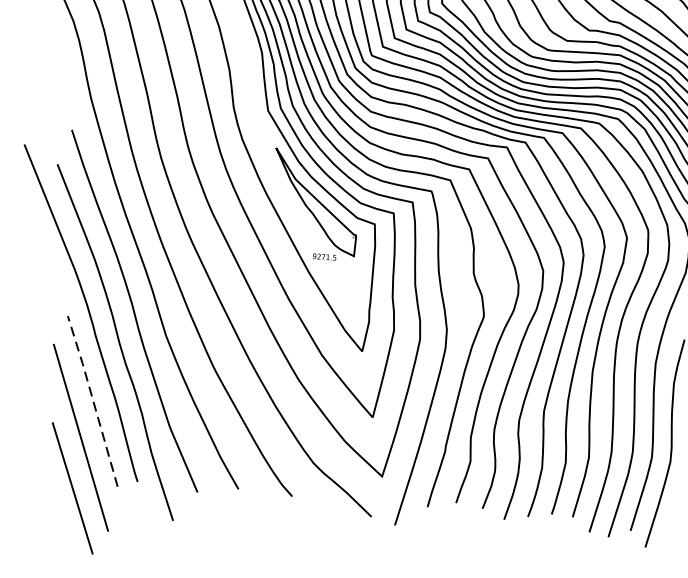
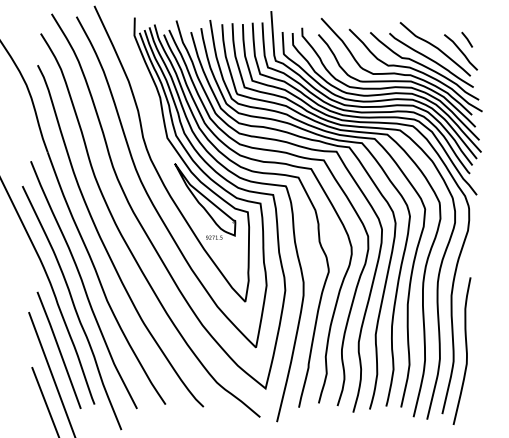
line: (93, 400) -> (59, 349), dashed -> solid

